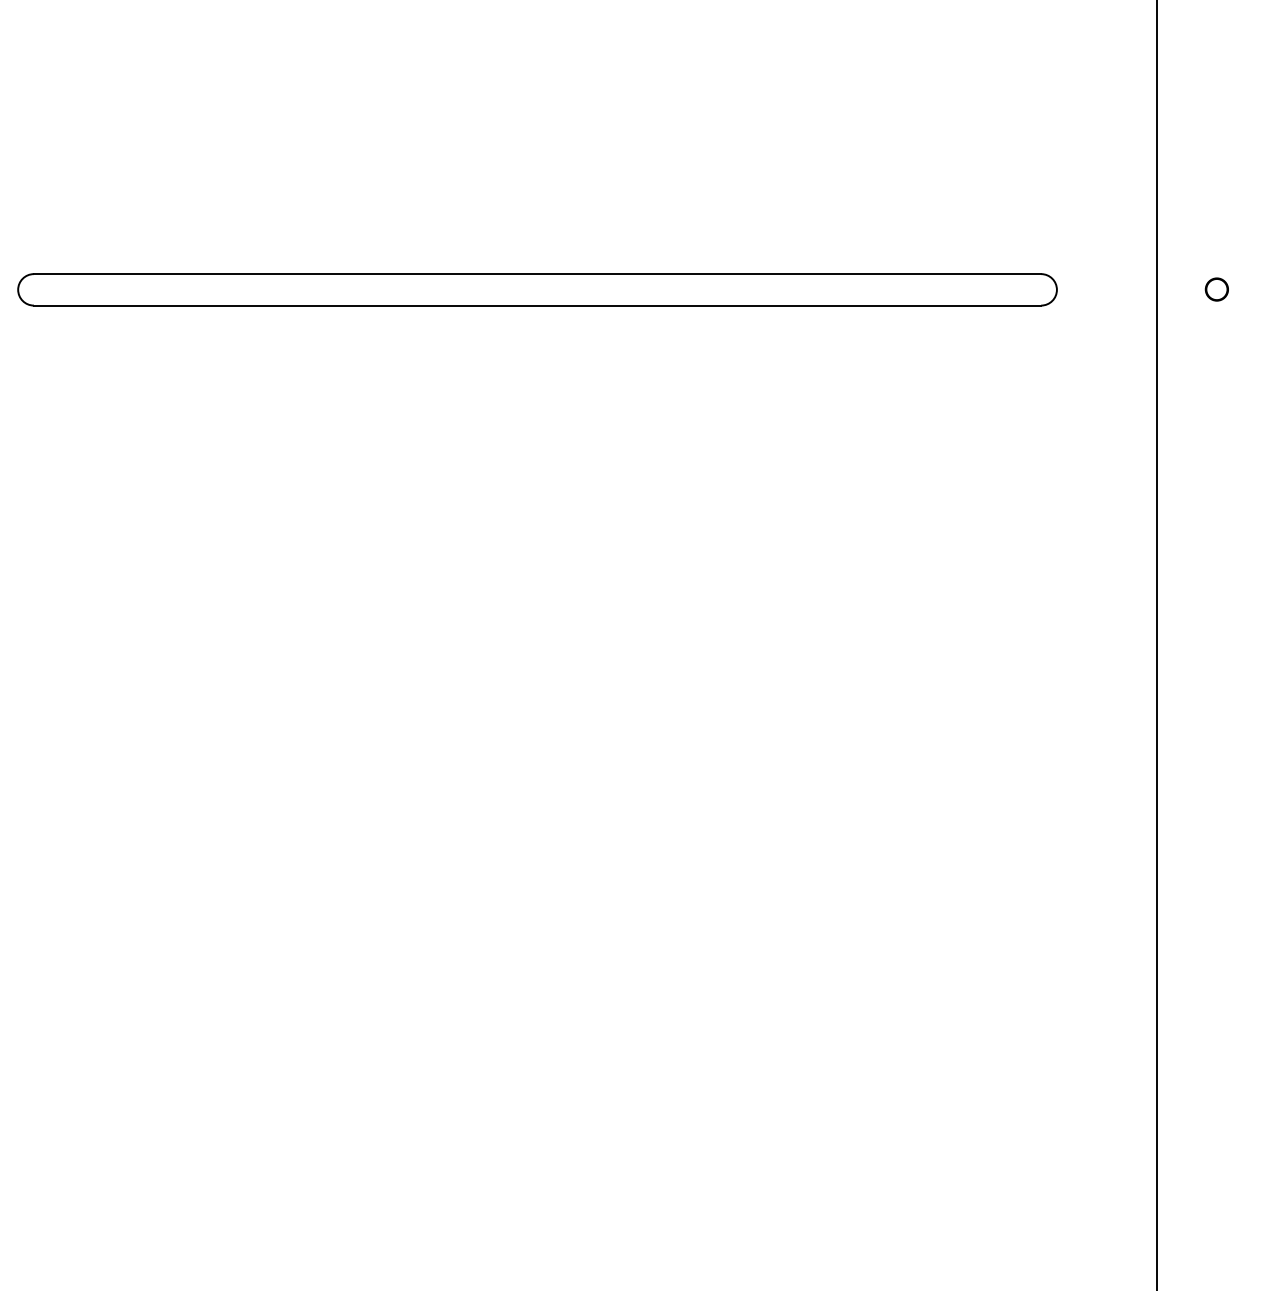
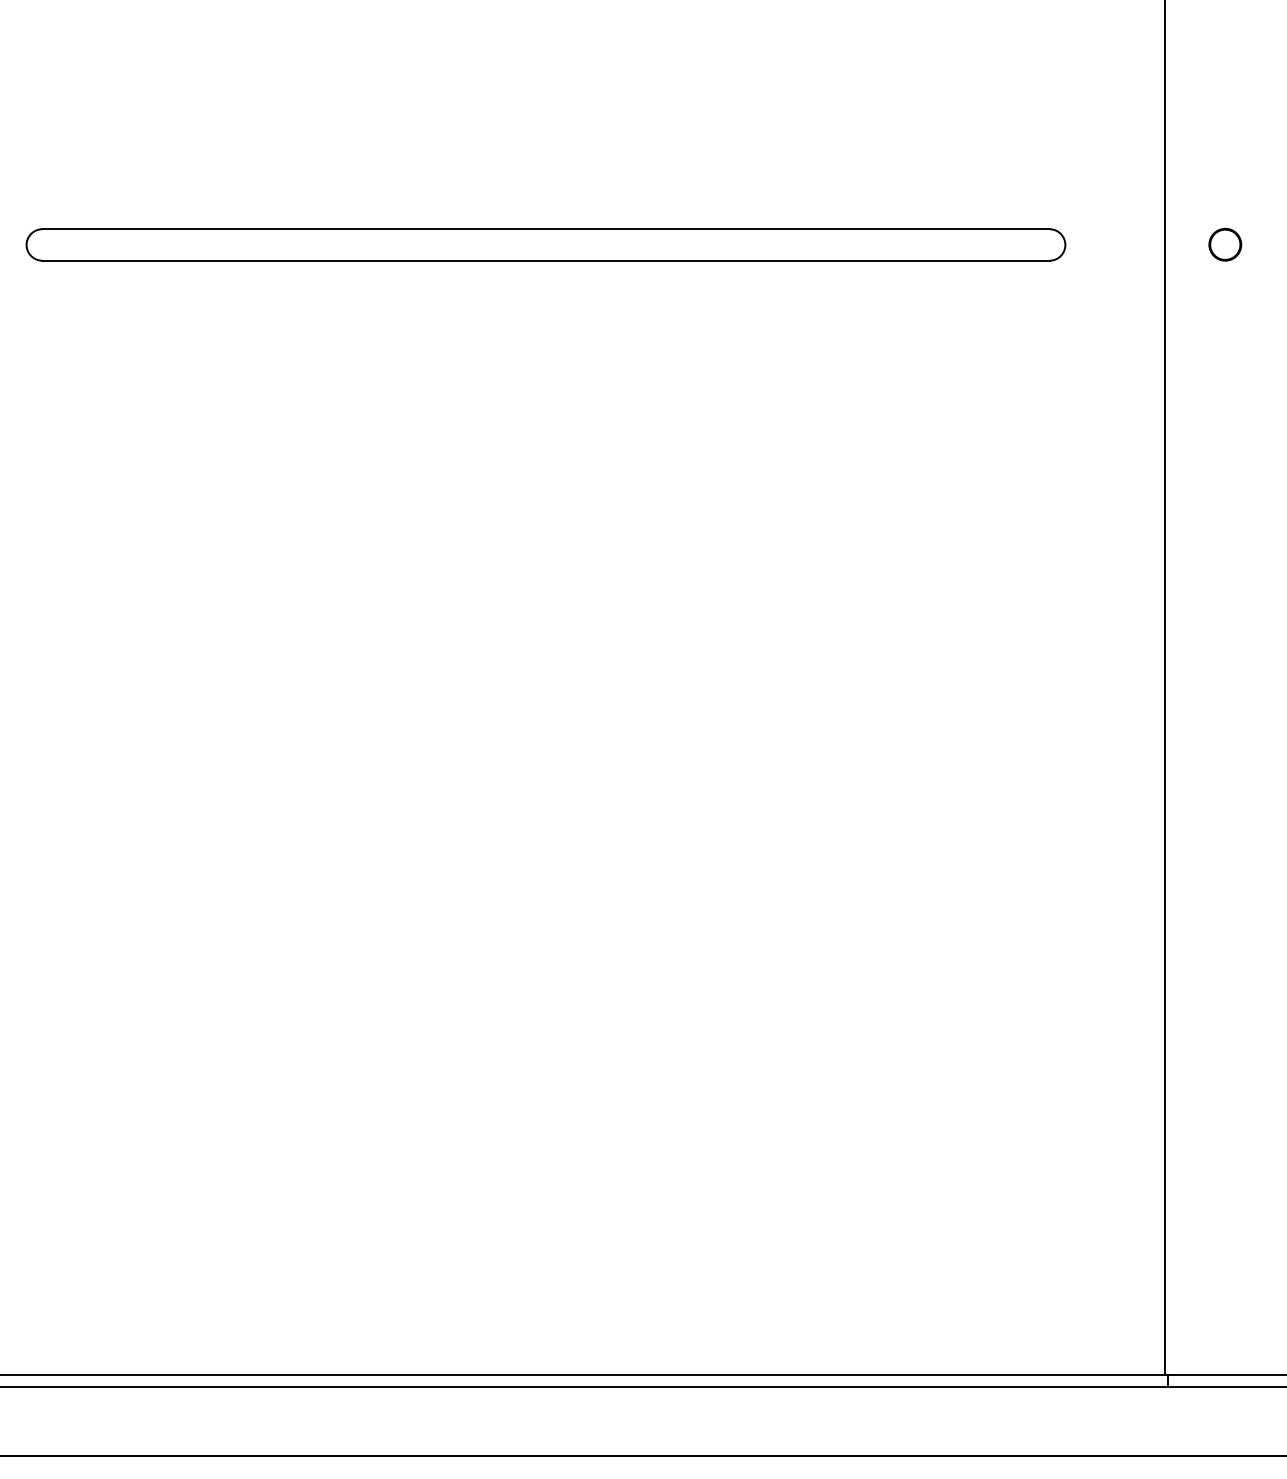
part: (1217, 289) -> (1225, 244), size x1.43

